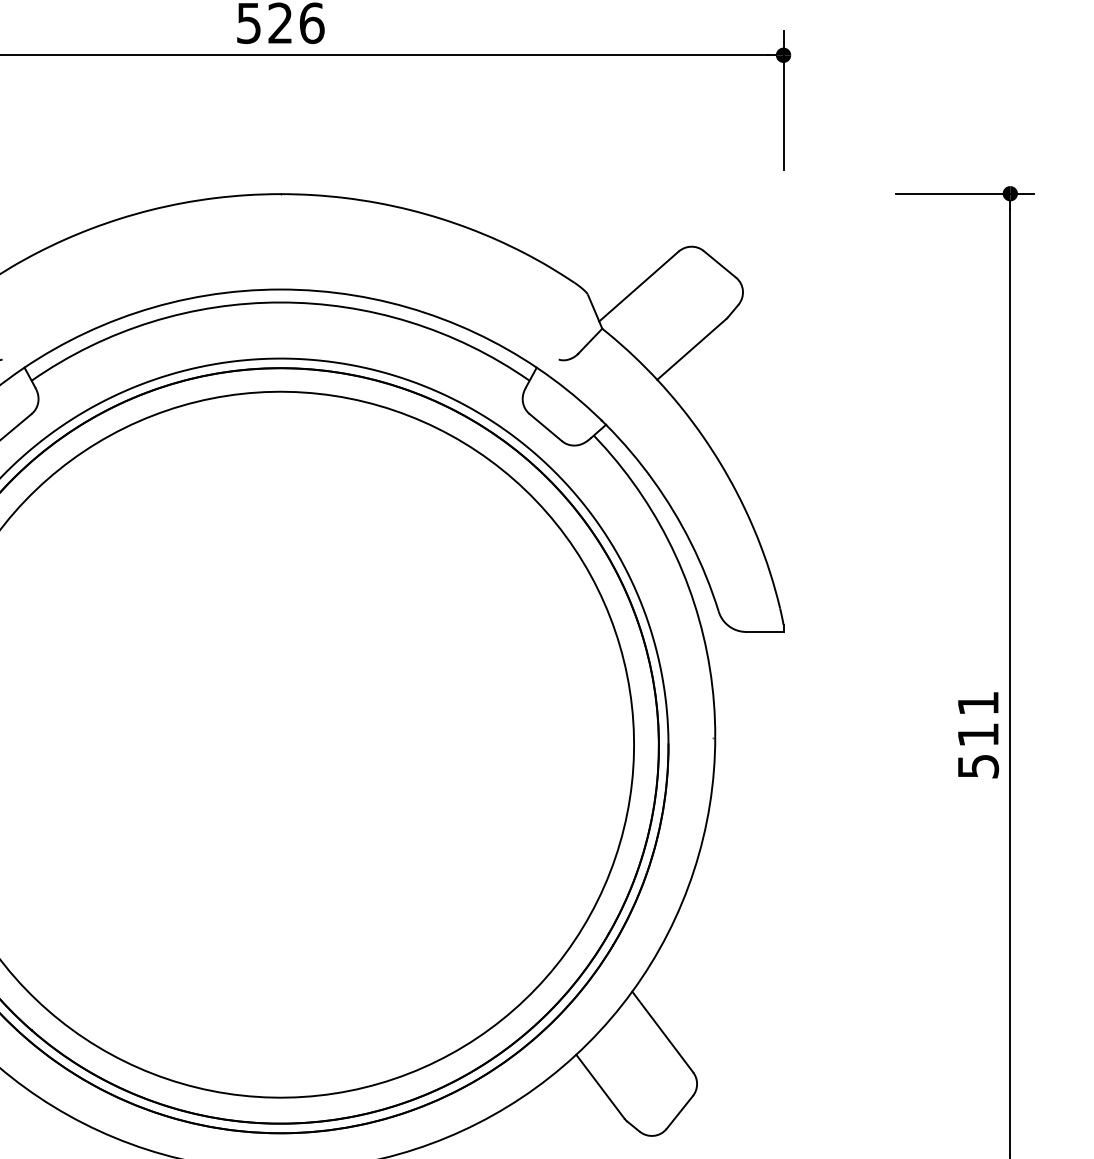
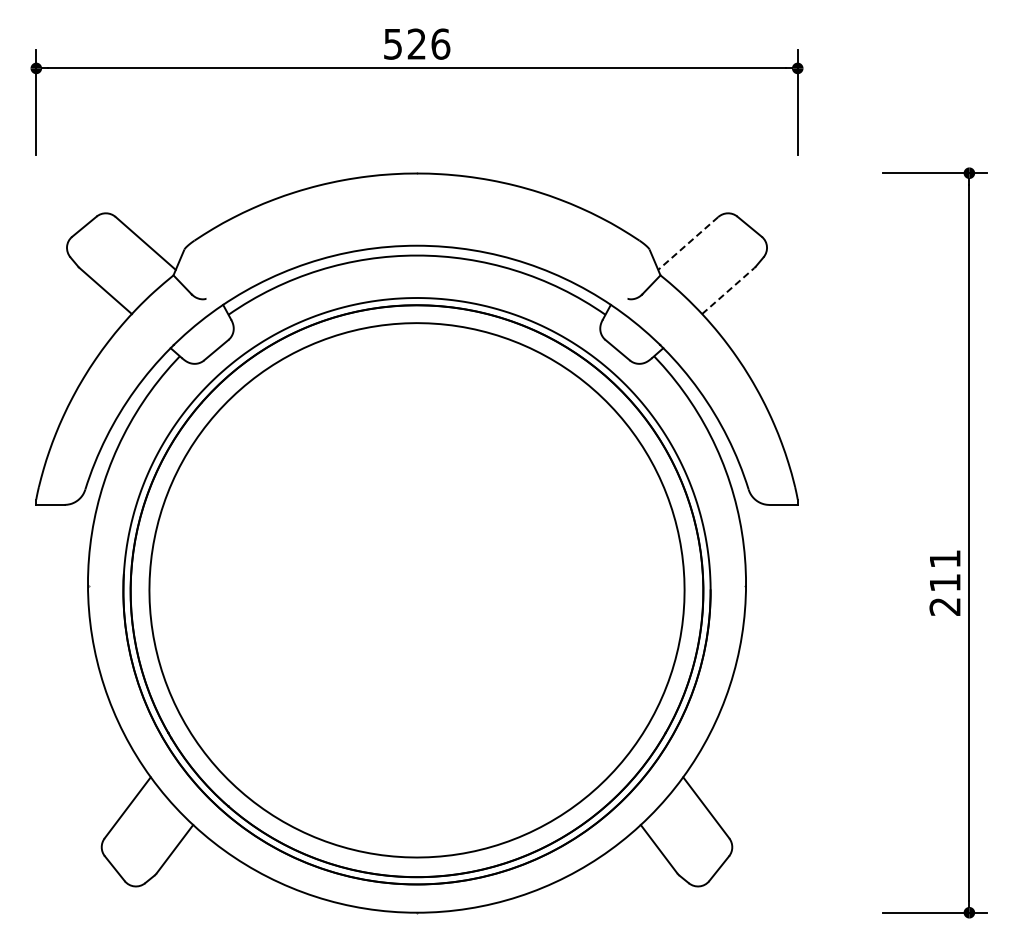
line: (639, 286) -> (688, 243), solid -> dashed
line: (692, 349) -> (728, 291), solid -> dashed
text: (977, 766) -> (944, 606), 511 -> 211

